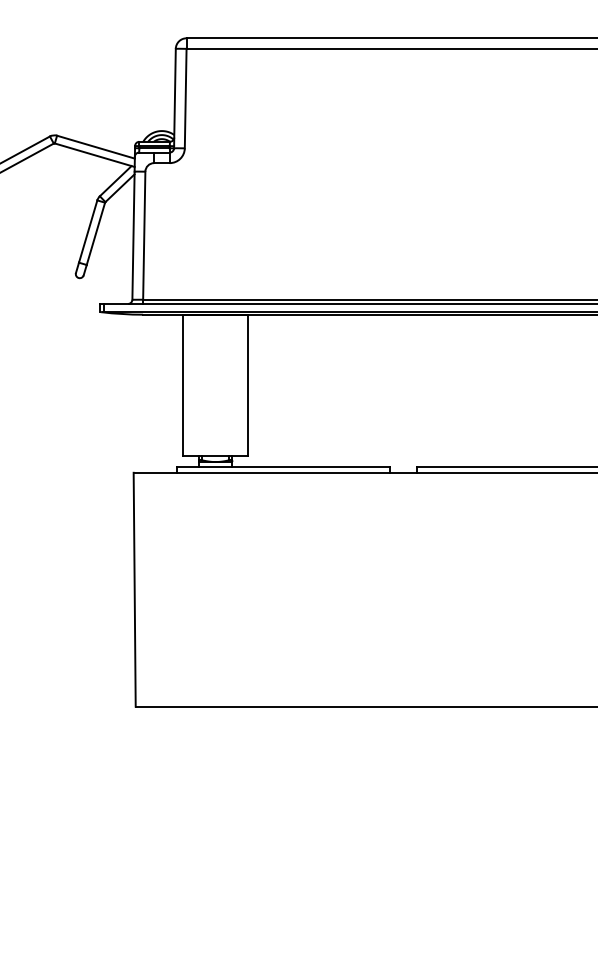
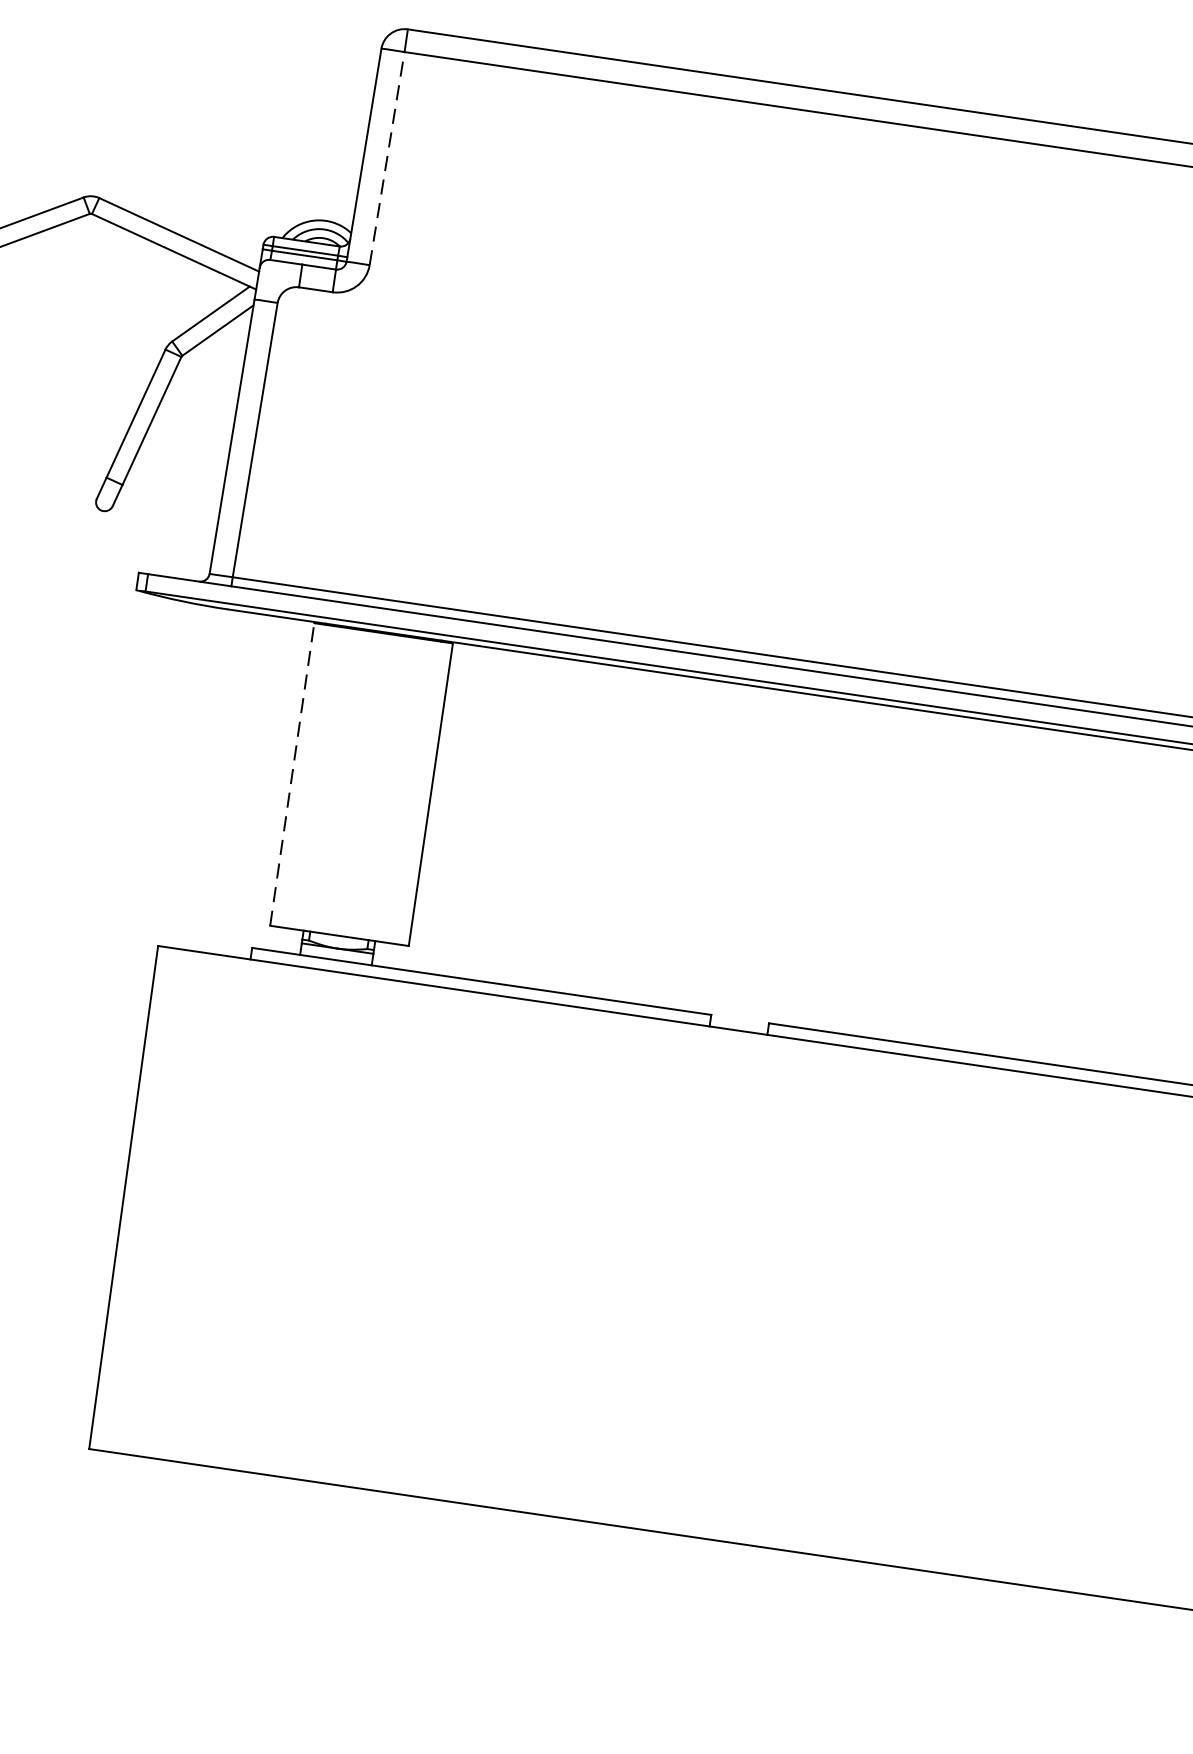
line: (185, 98) -> (386, 158), solid -> dashed
line: (183, 385) -> (292, 774), solid -> dashed

